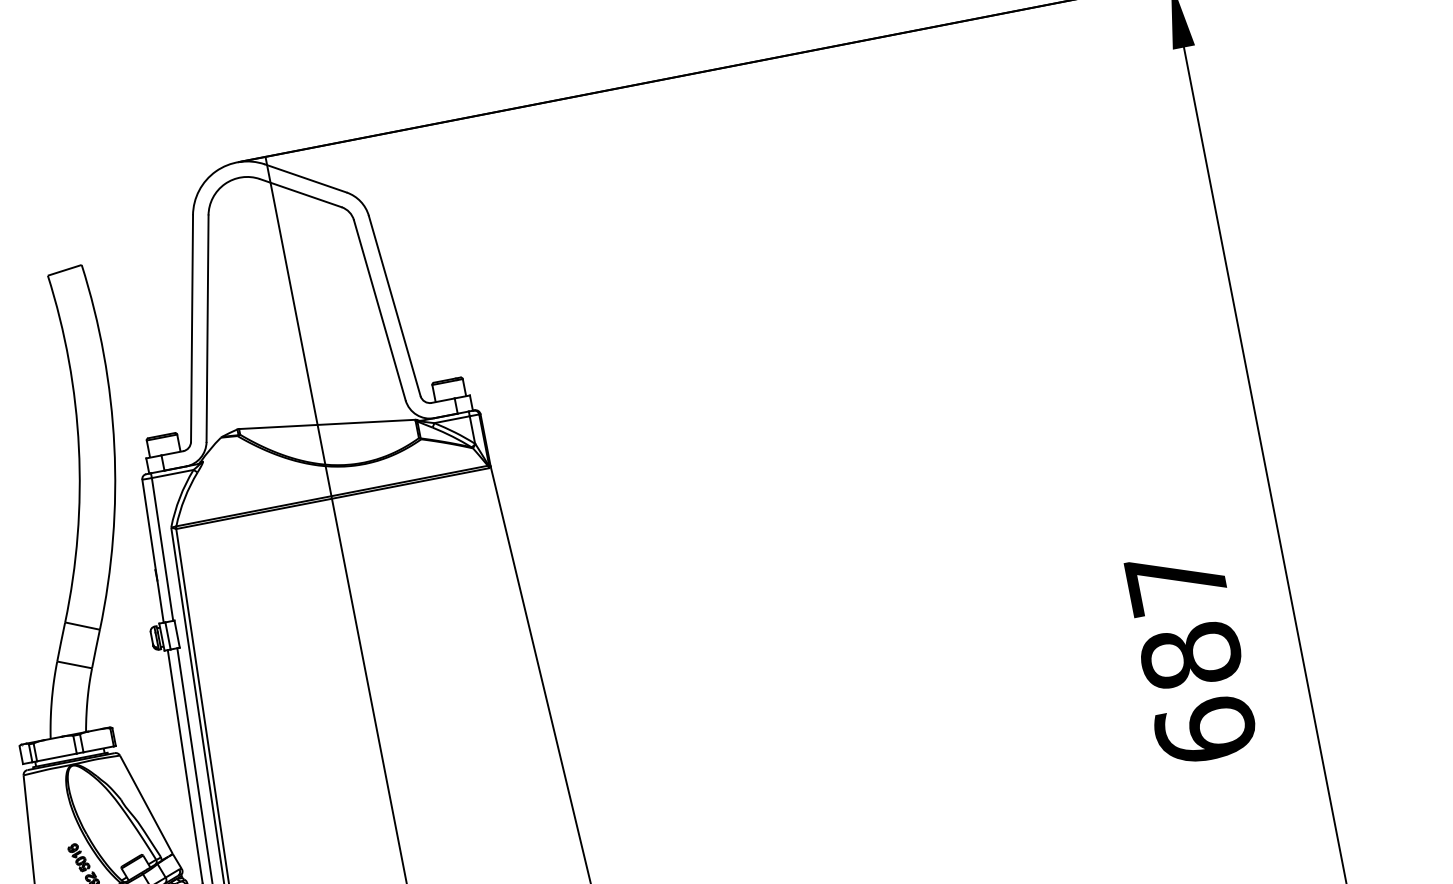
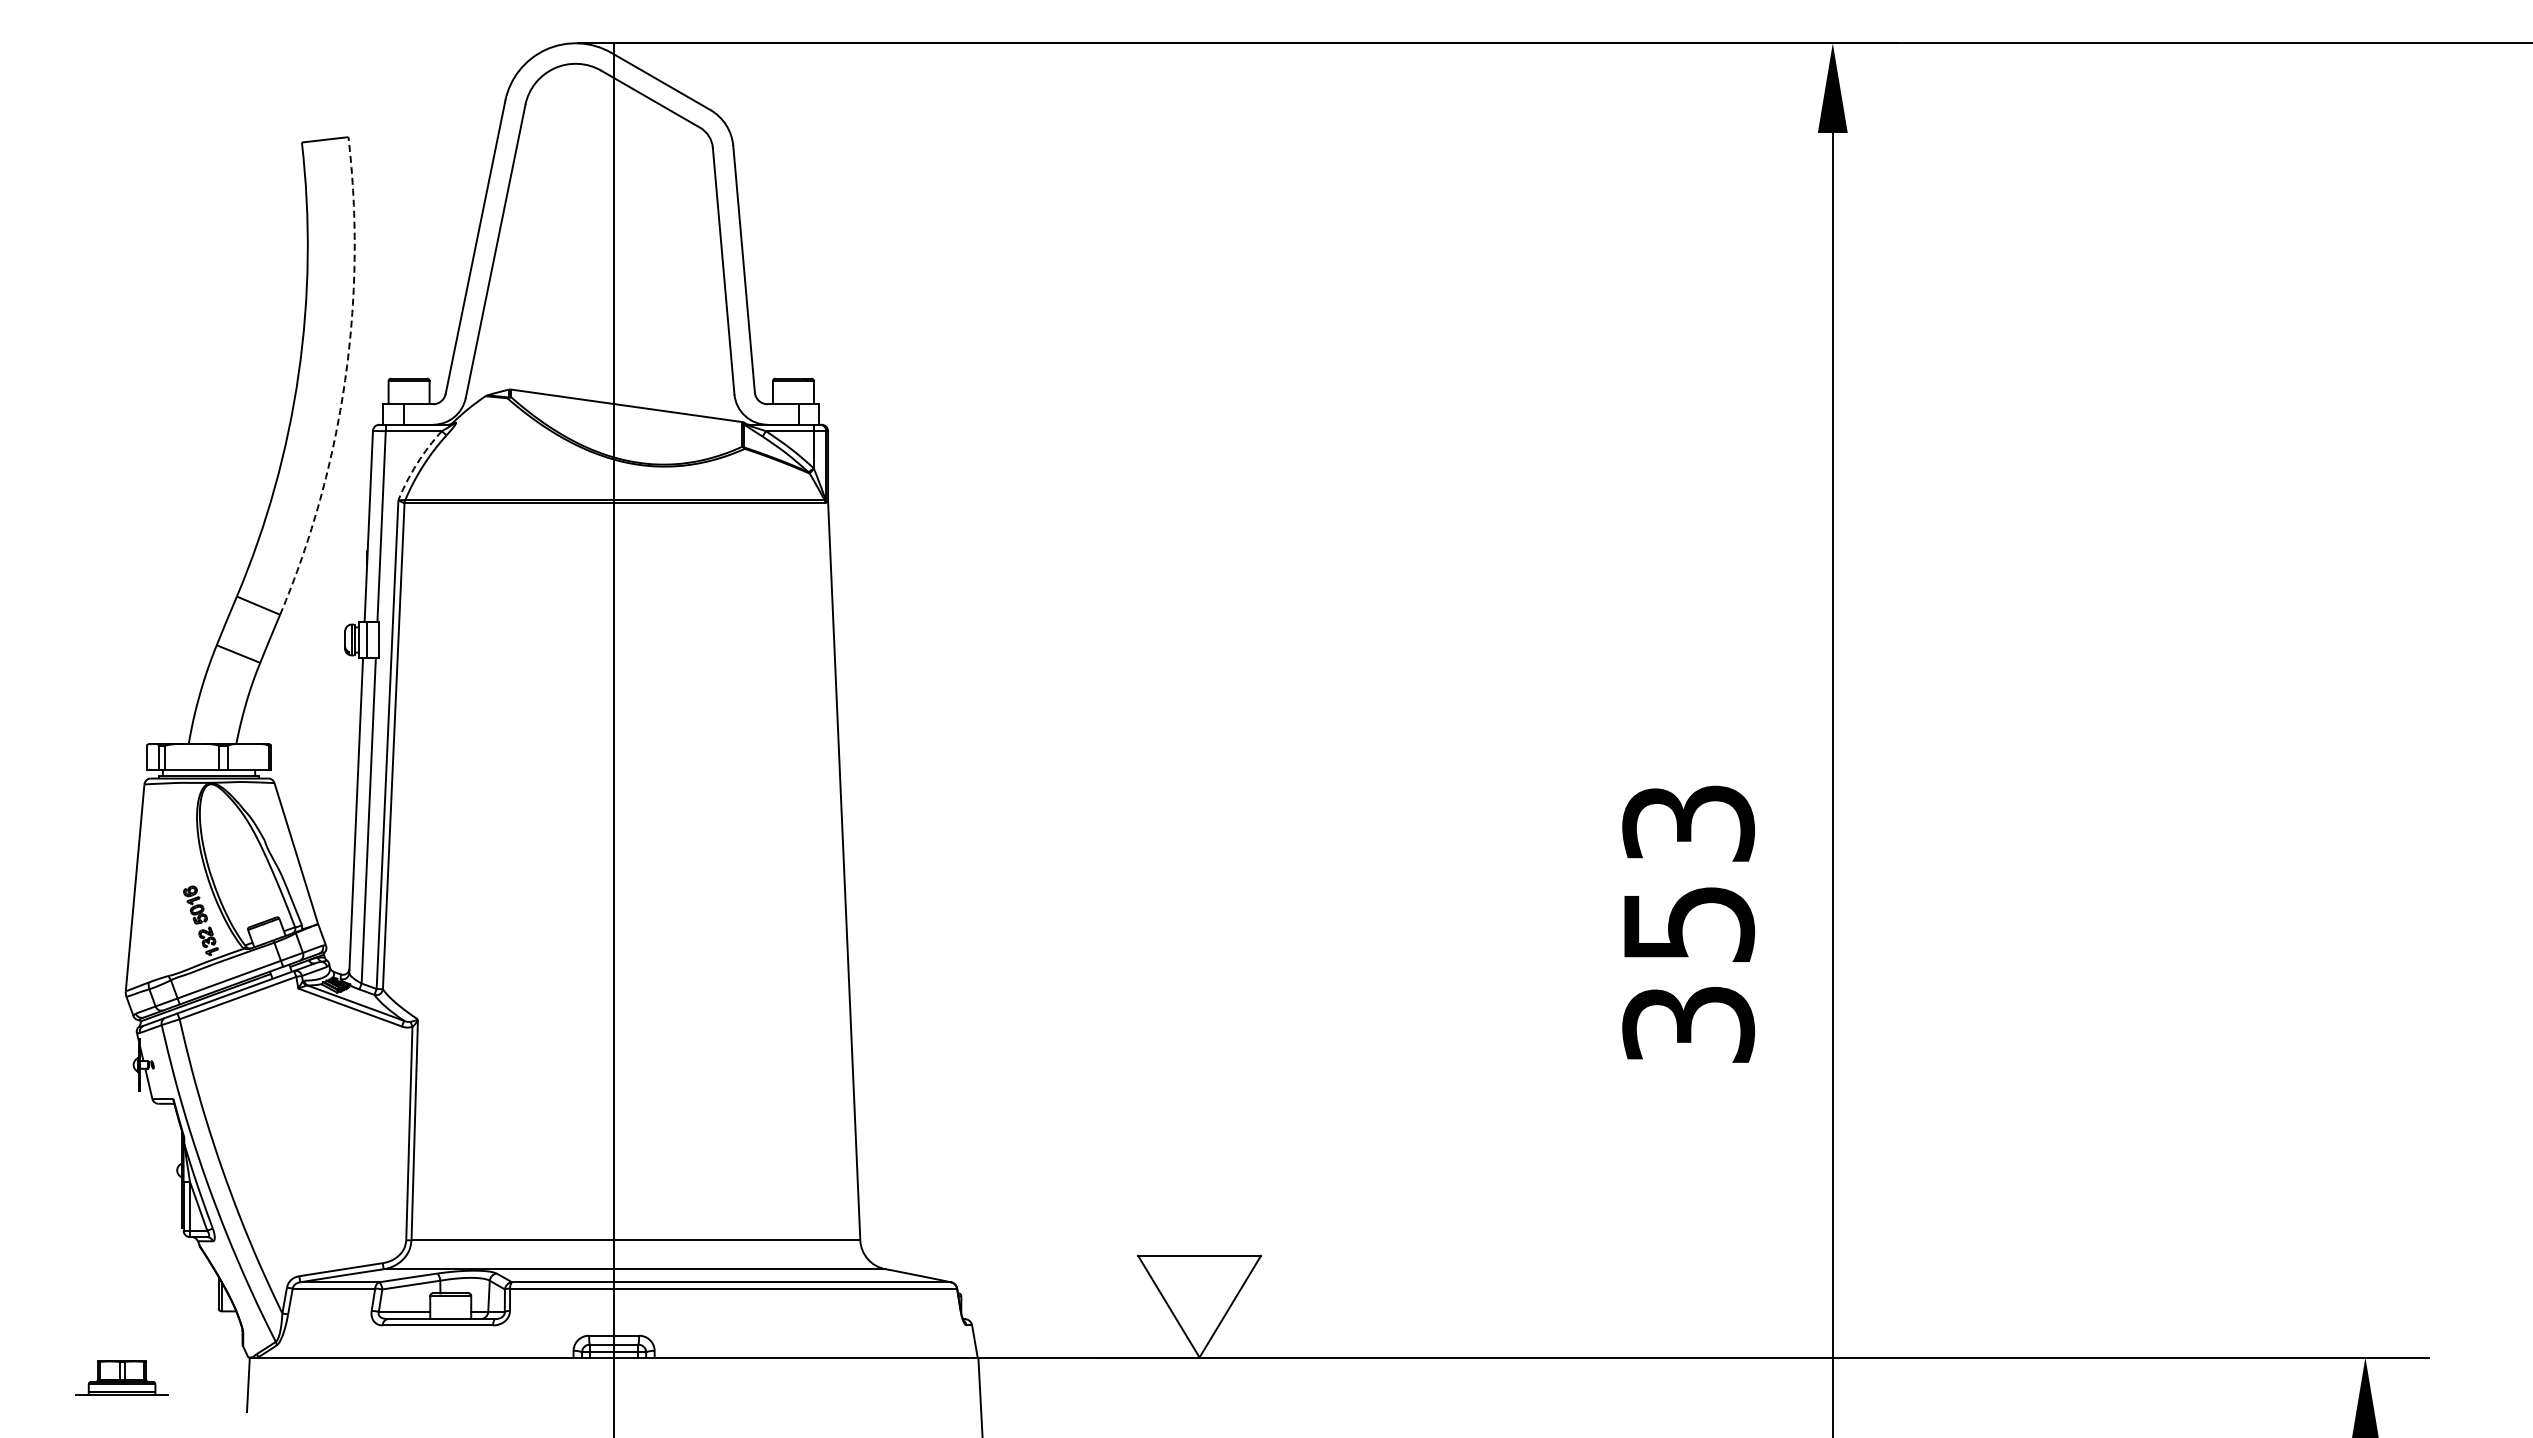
arc: (114, 446) -> (345, 380), solid -> dashed
arc: (180, 497) -> (417, 463), solid -> dashed
text: (1191, 656) -> (1688, 924), 687 -> 353

